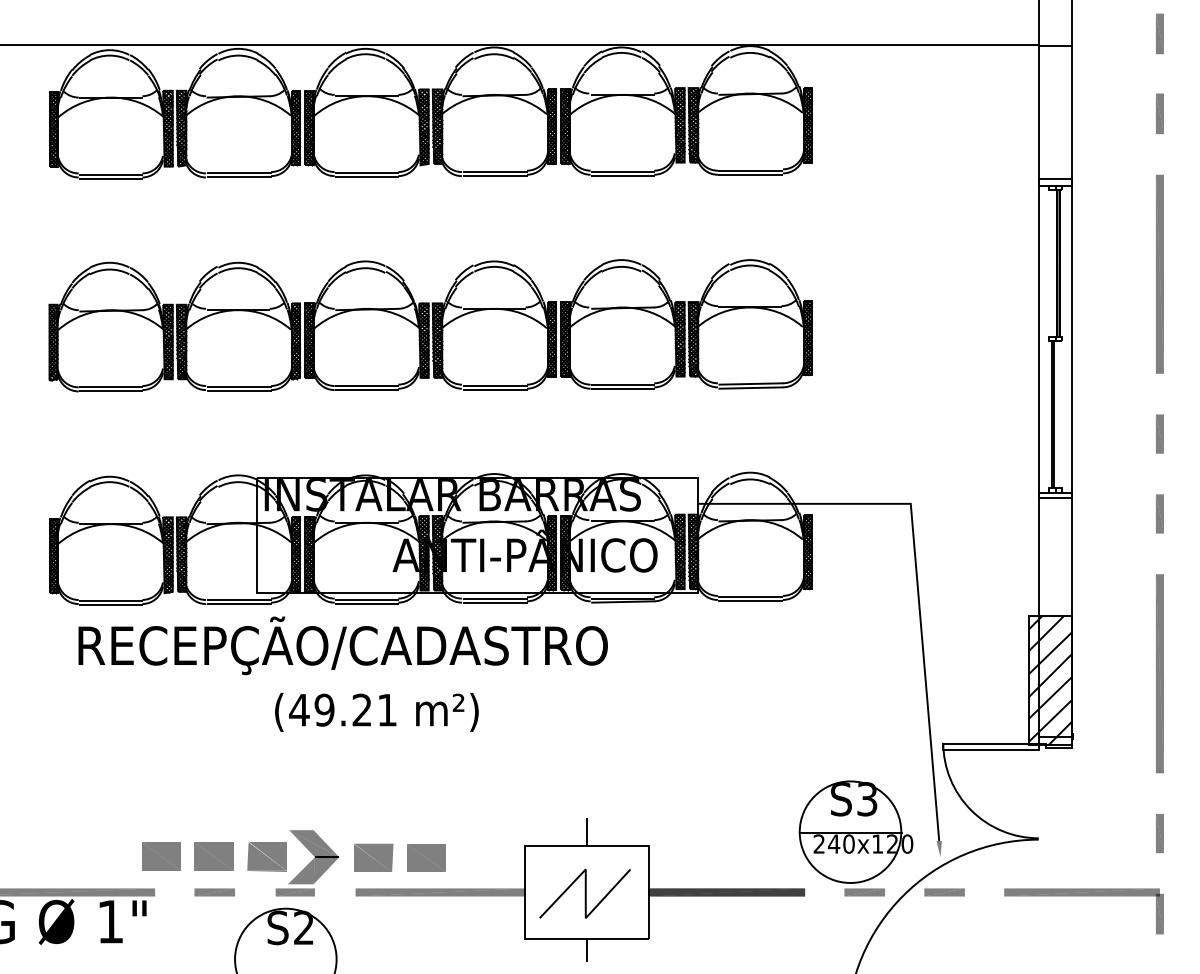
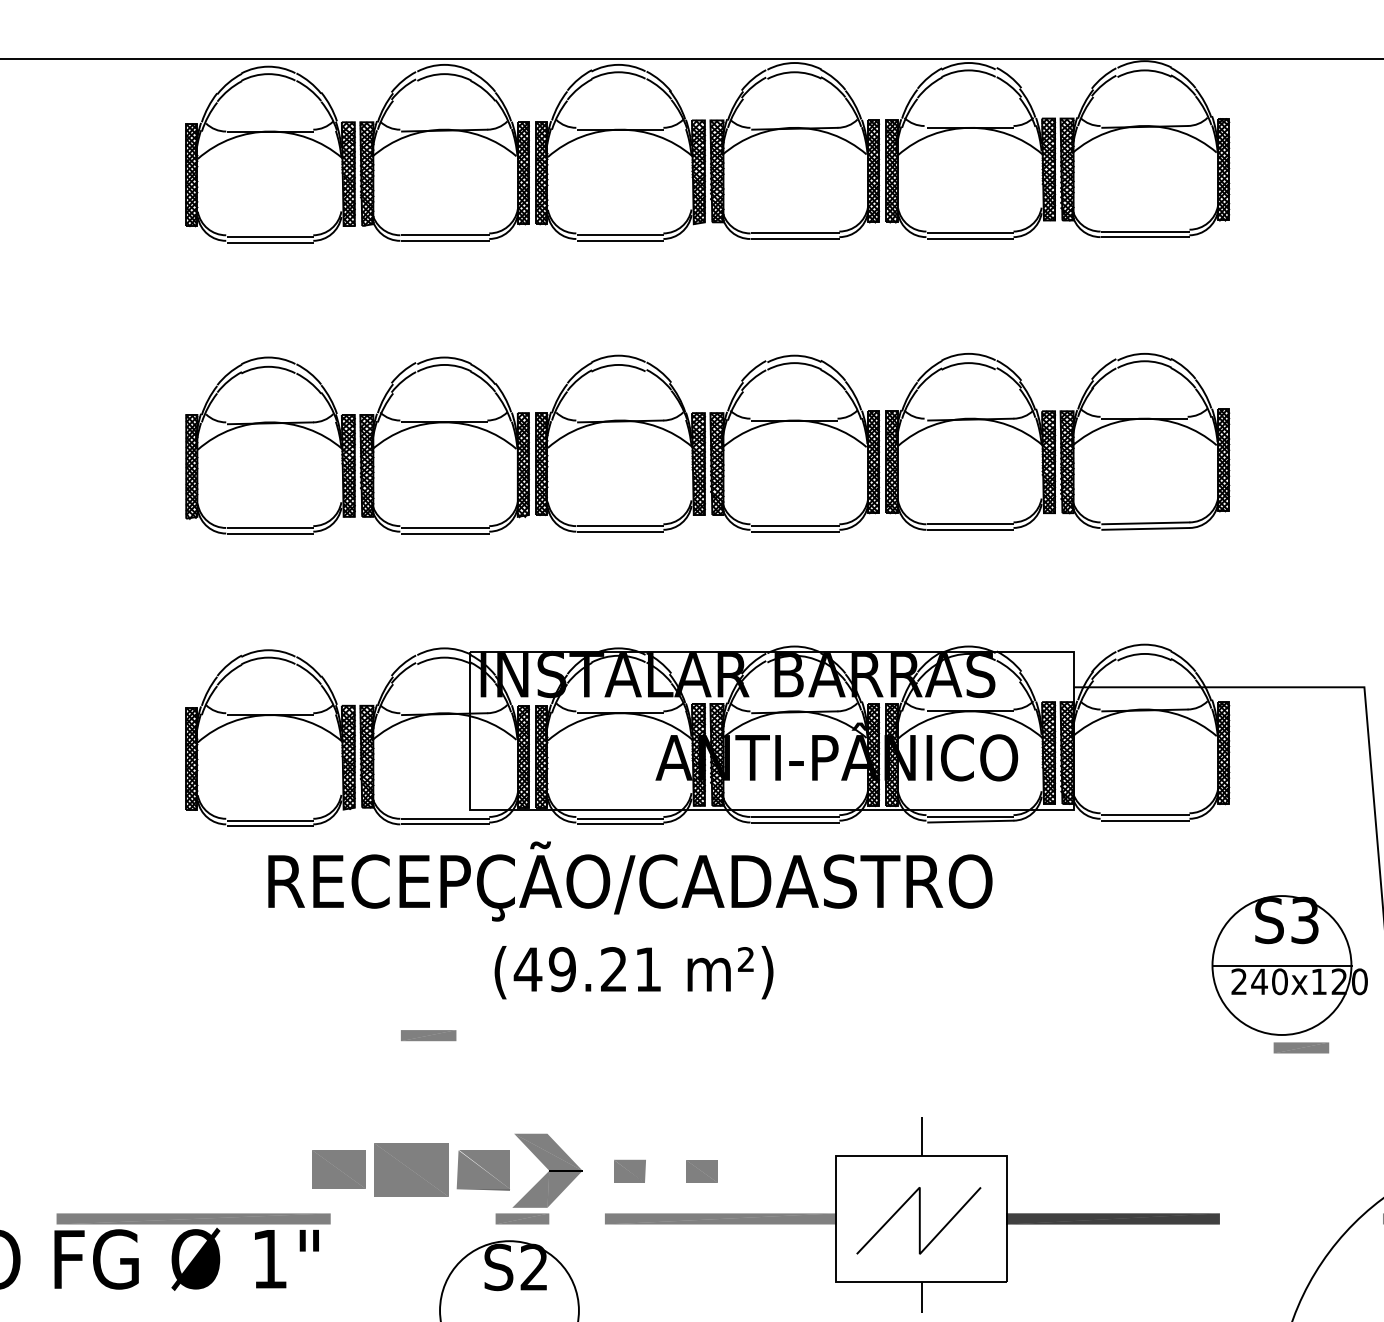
text: (342, 645) -> (629, 881), moved
part: (855, 838) -> (1288, 974), moved
part: (213, 856) -> (410, 1169), size x1.4
part: (373, 857) -> (629, 1171), size x0.6
part: (426, 857) -> (701, 1171), size x0.6
part: (214, 892) -> (428, 1035), moved

